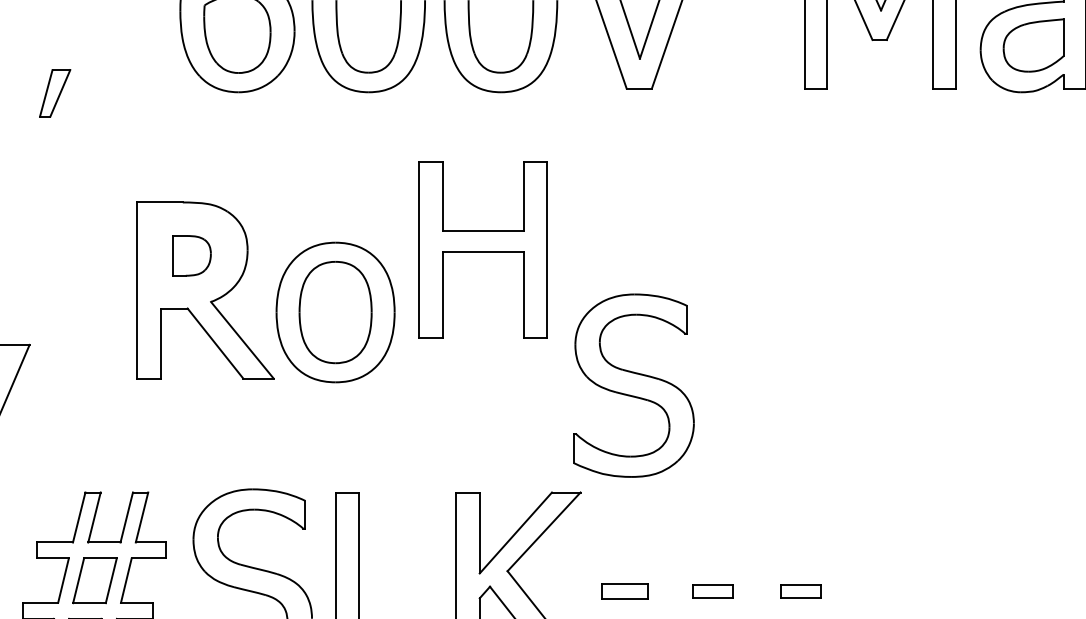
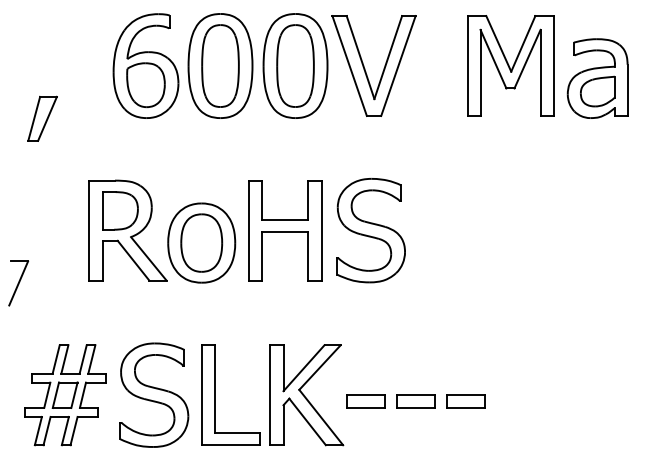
part: (55, 92) -> (42, 118), size x1.67
part: (483, 249) -> (285, 230), moved
part: (192, 255) -> (120, 210), size x1.67
part: (633, 385) -> (370, 230), moved
part: (624, 591) -> (365, 401), size x1.43
part: (712, 591) -> (415, 401), size x1.67
part: (800, 591) -> (465, 401), size x1.67

